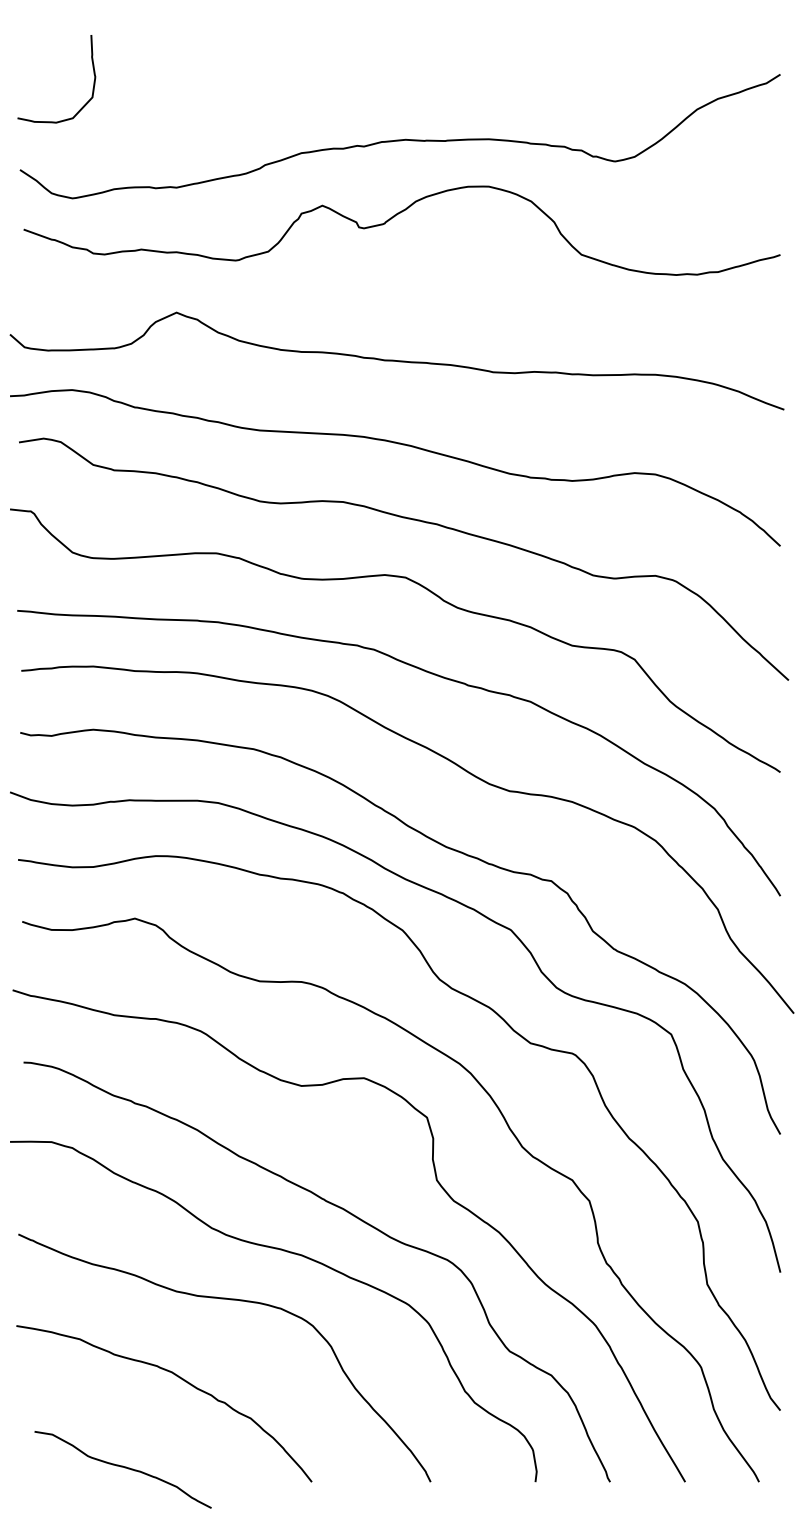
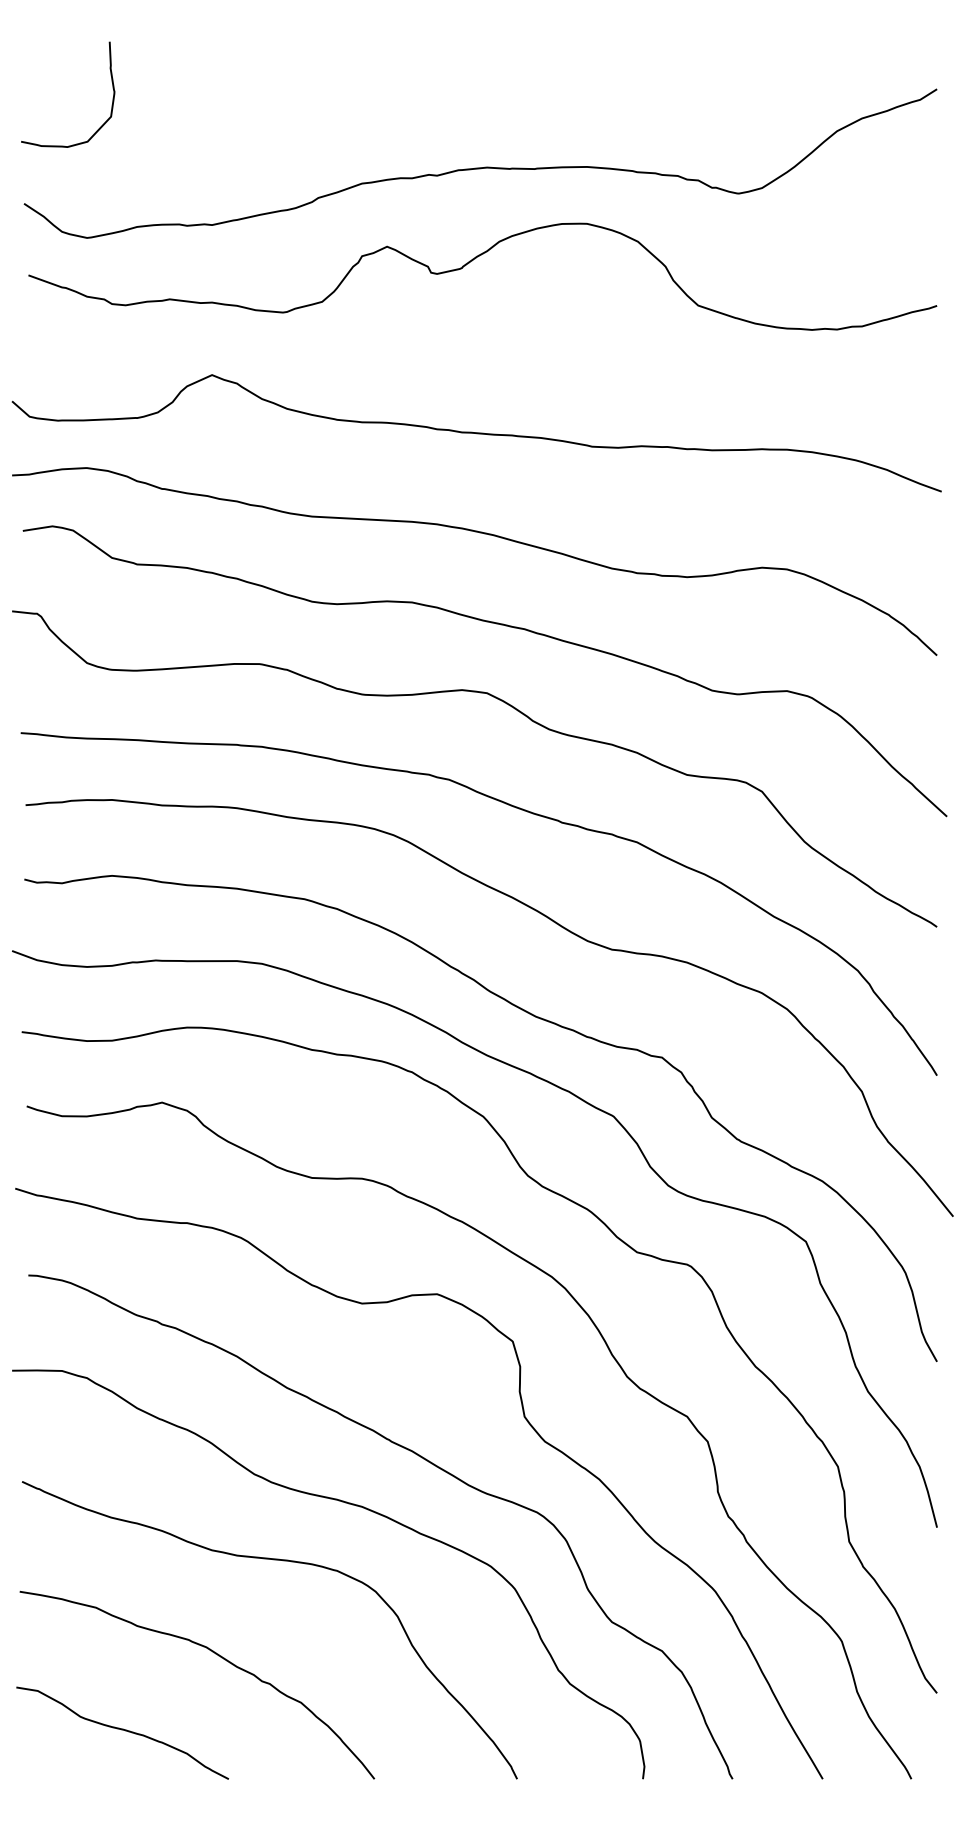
curve: (122, 1467) -> (121, 1730), moved

